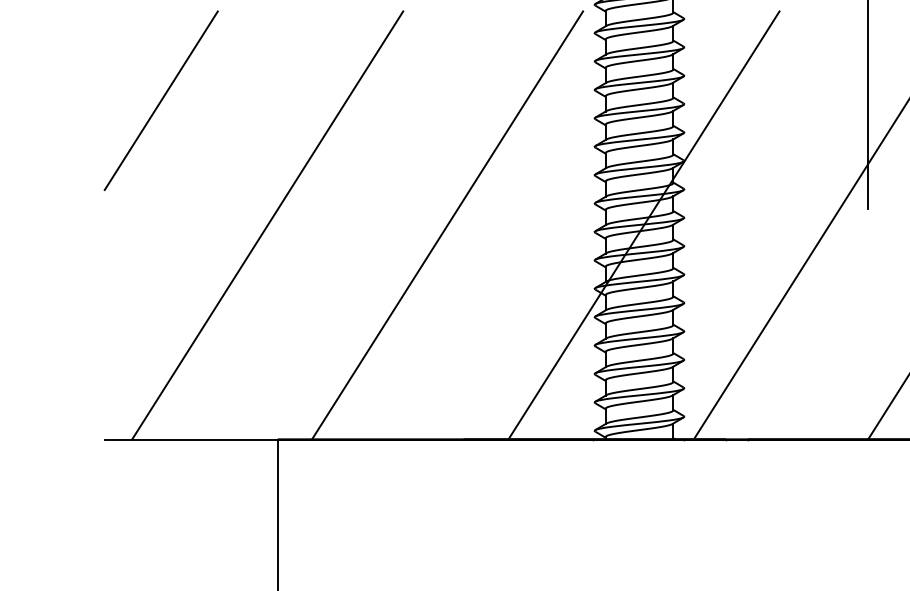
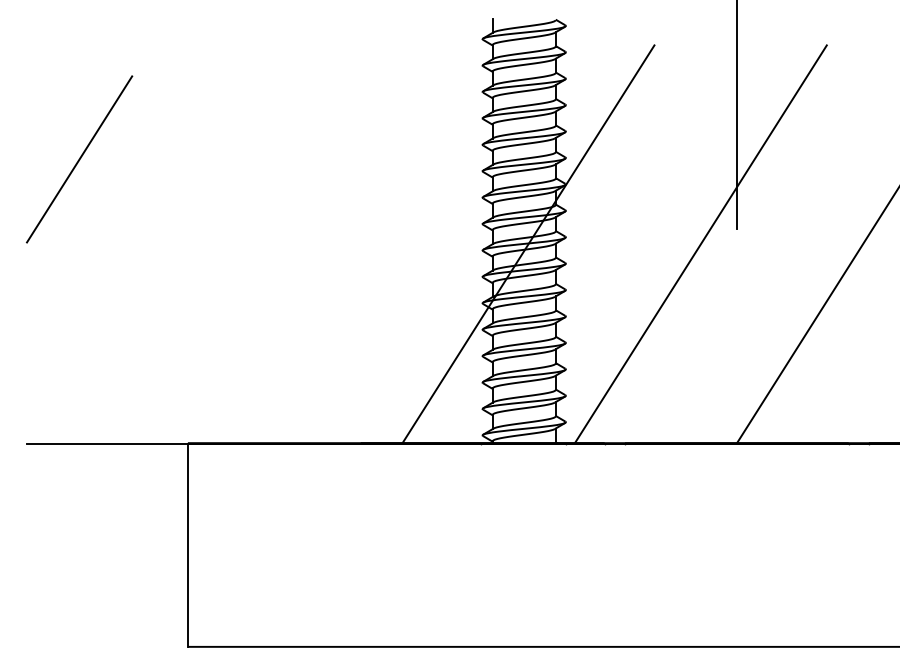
line: (161, 100) -> (79, 159), moved
line: (267, 225) -> (178, 244), removed
line: (447, 225) -> (345, 244), removed

